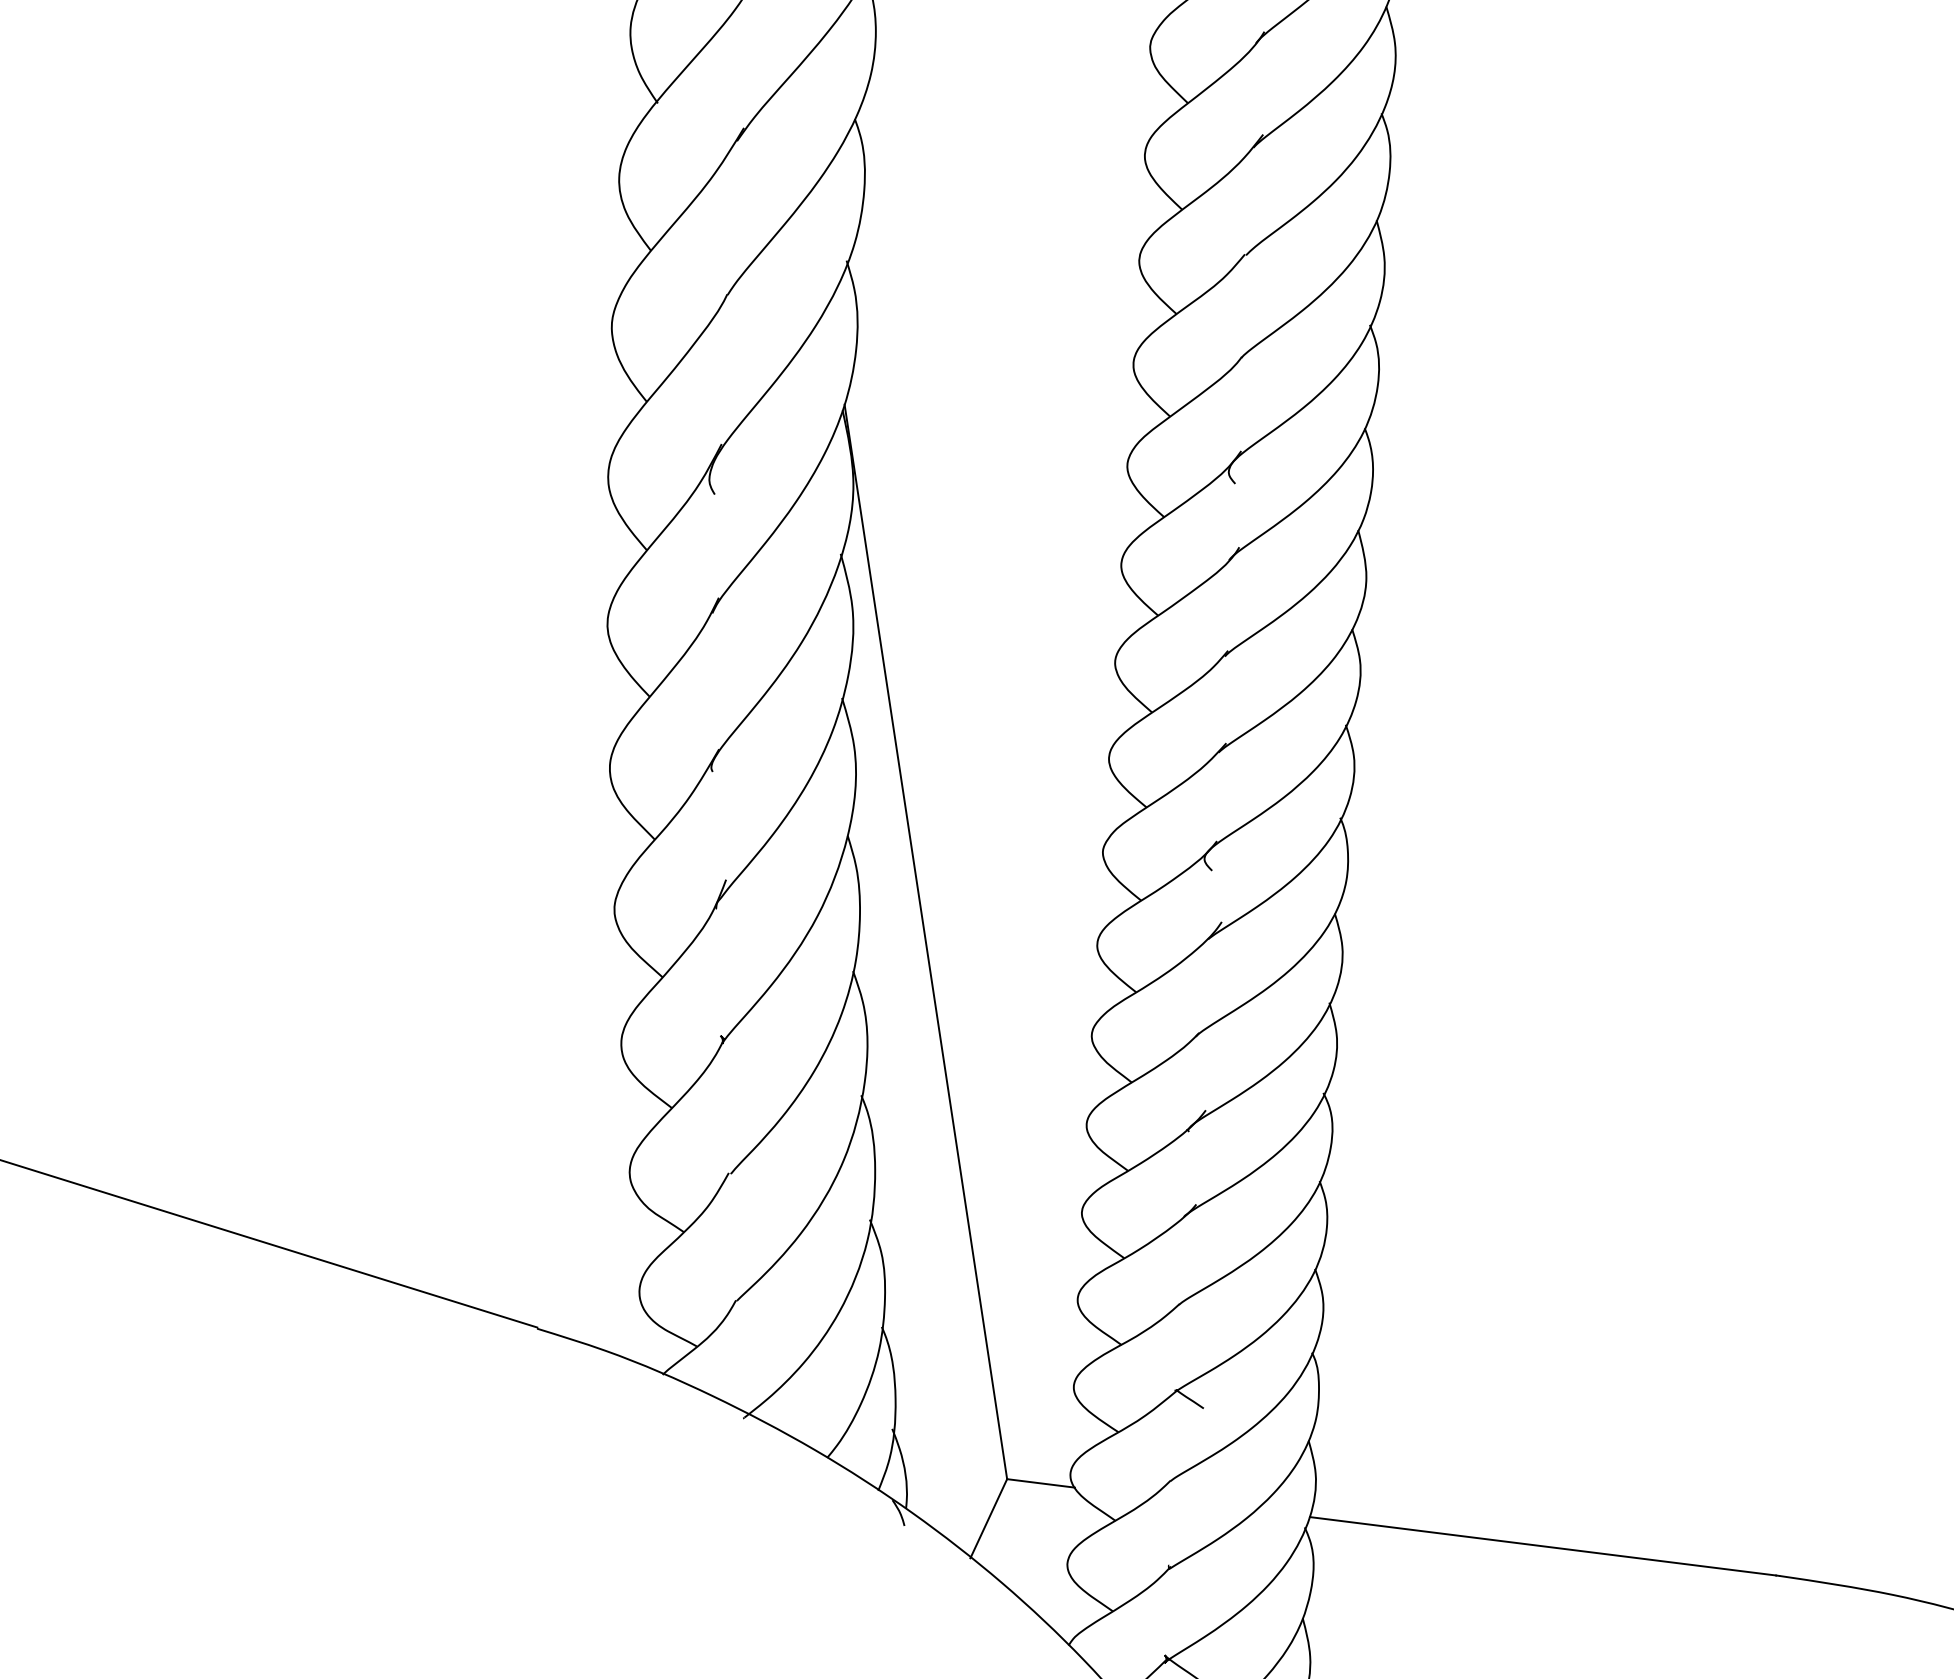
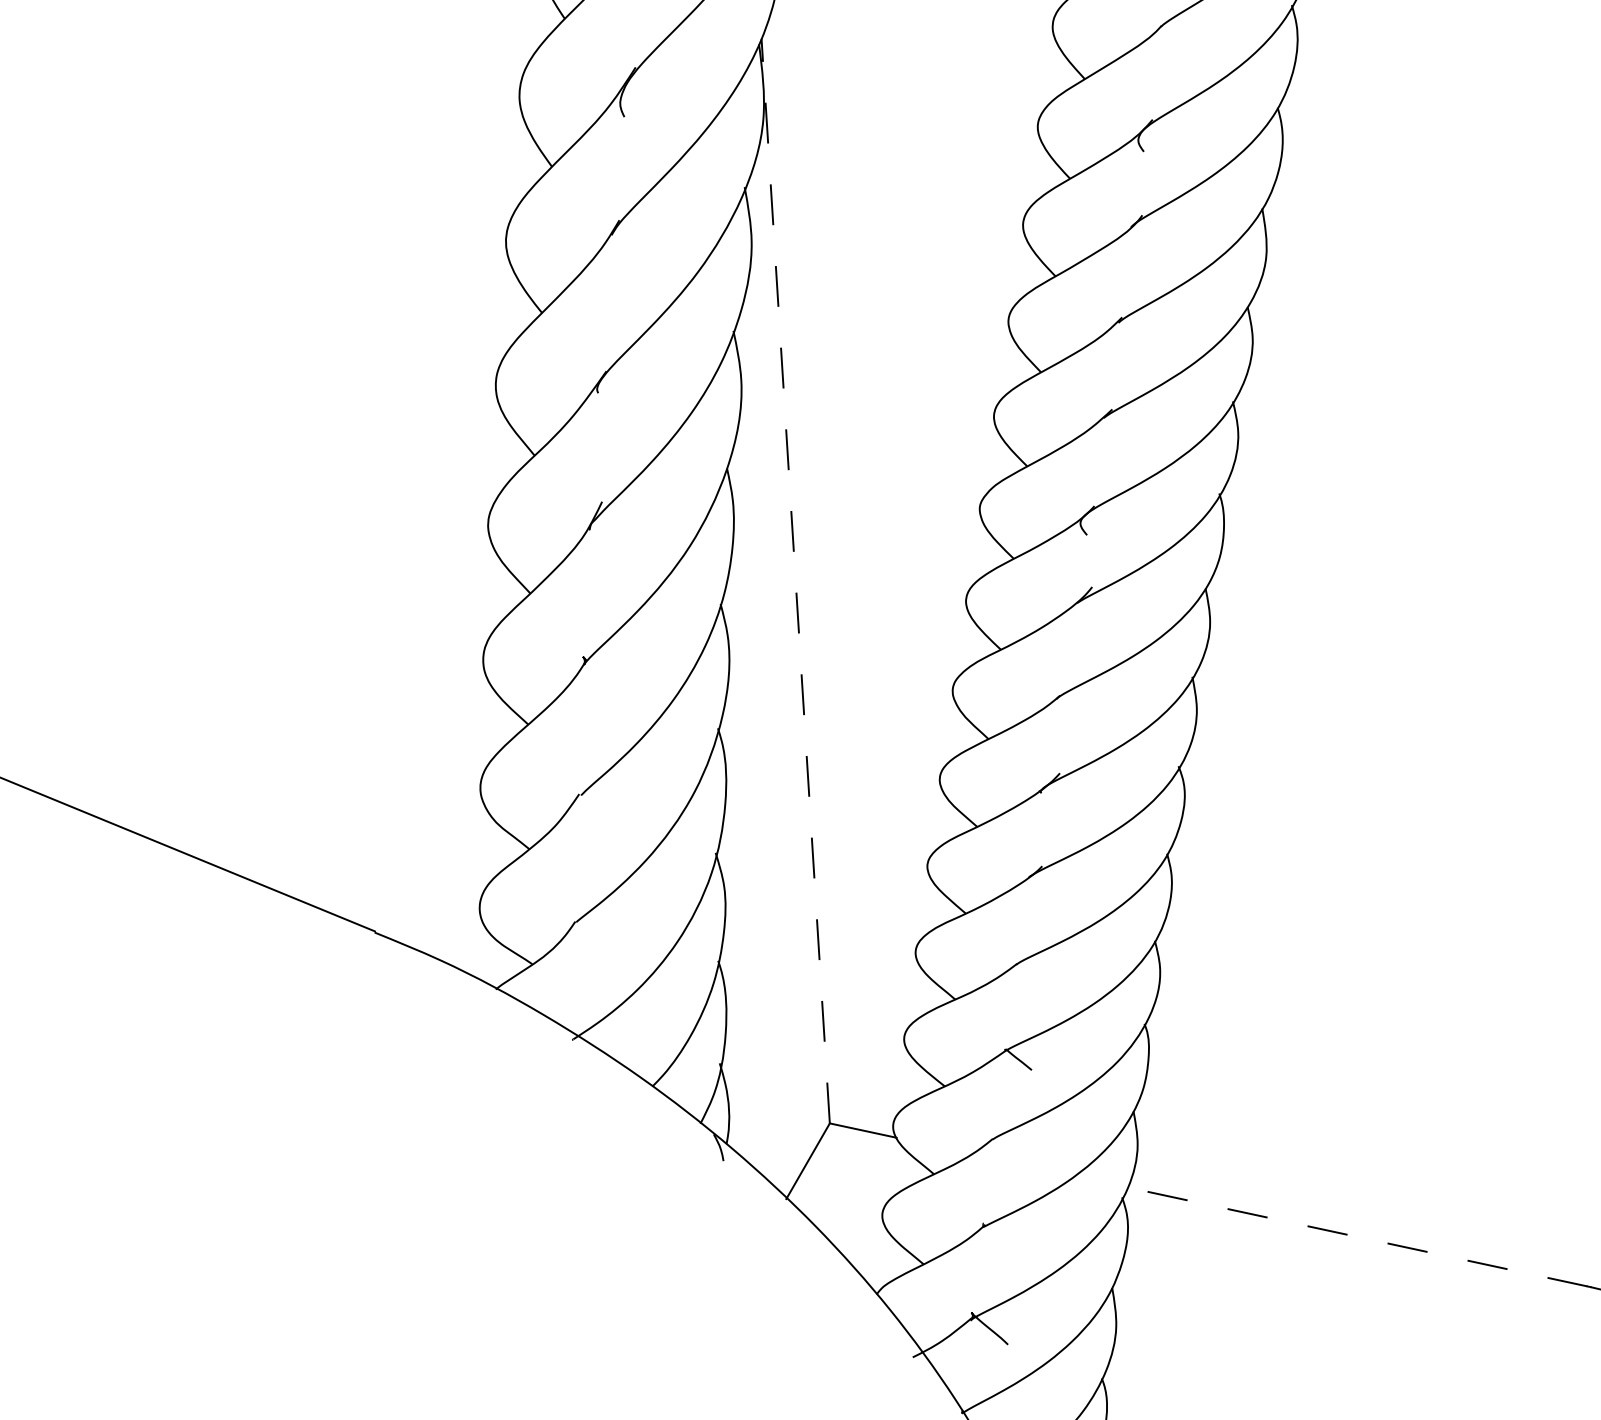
line: (925, 941) -> (795, 580), solid -> dashed
line: (1543, 1546) -> (1358, 1237), solid -> dashed

